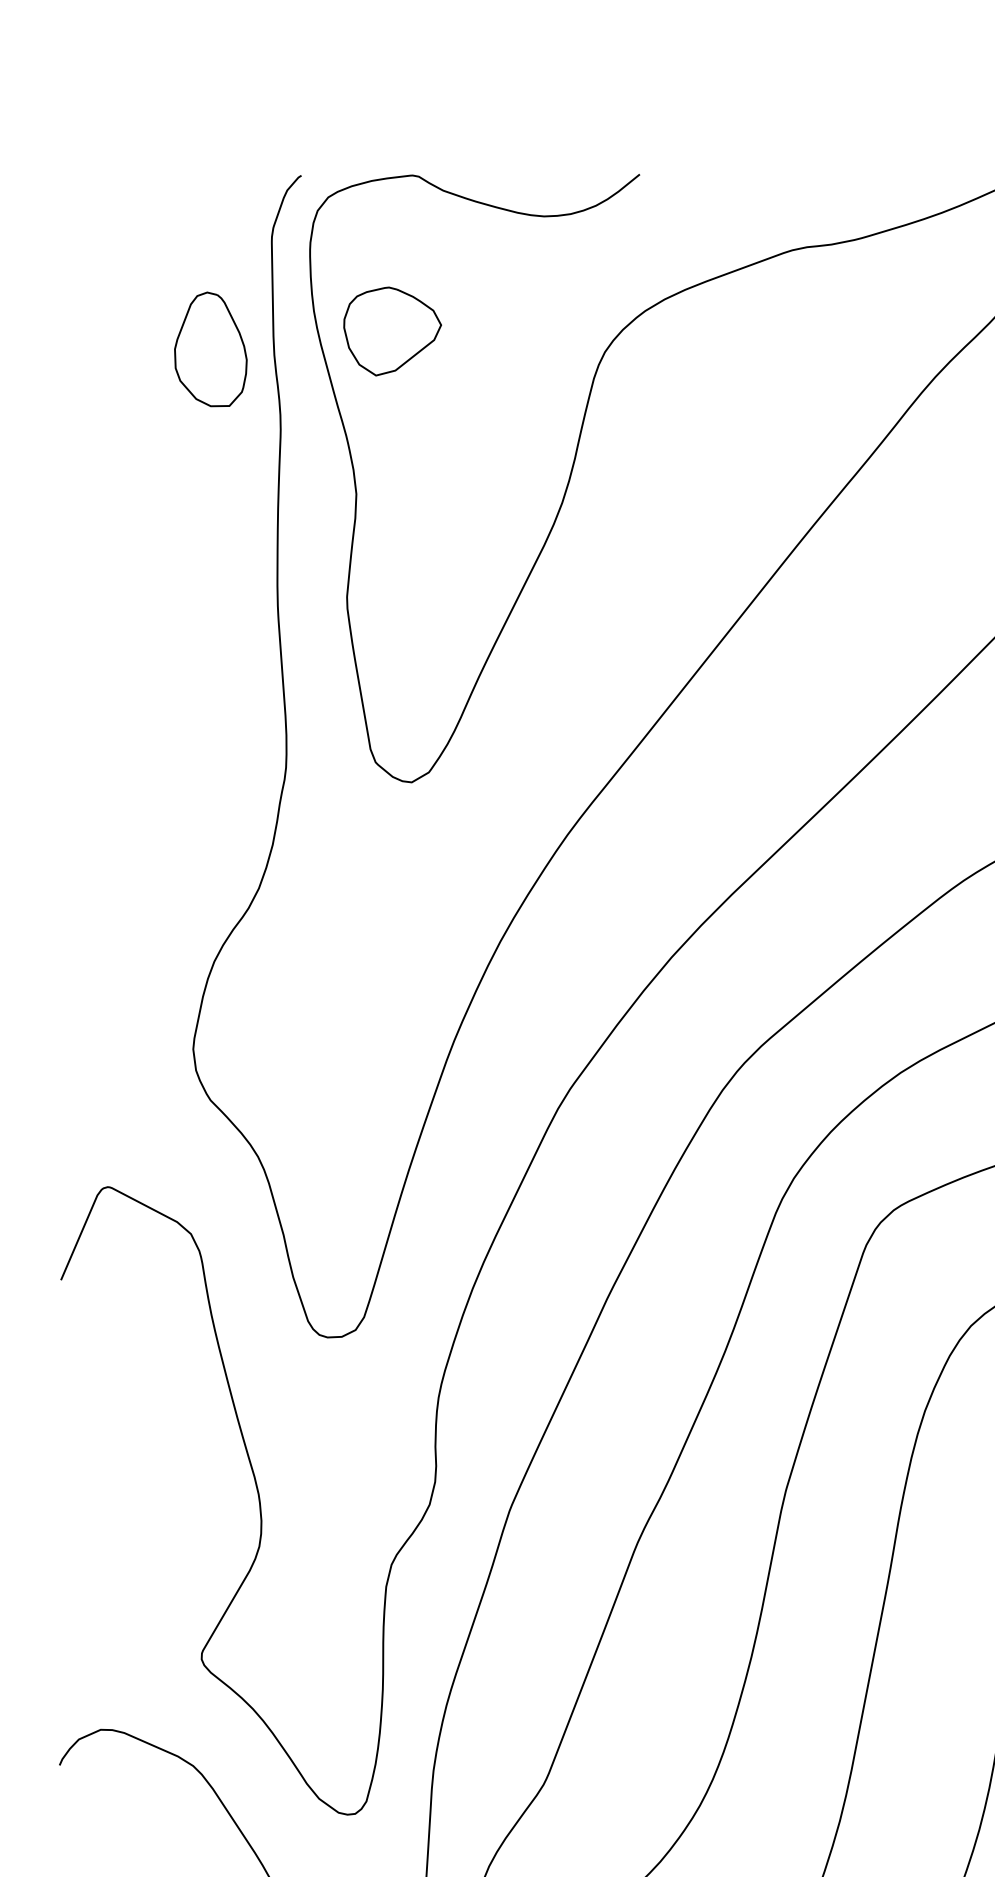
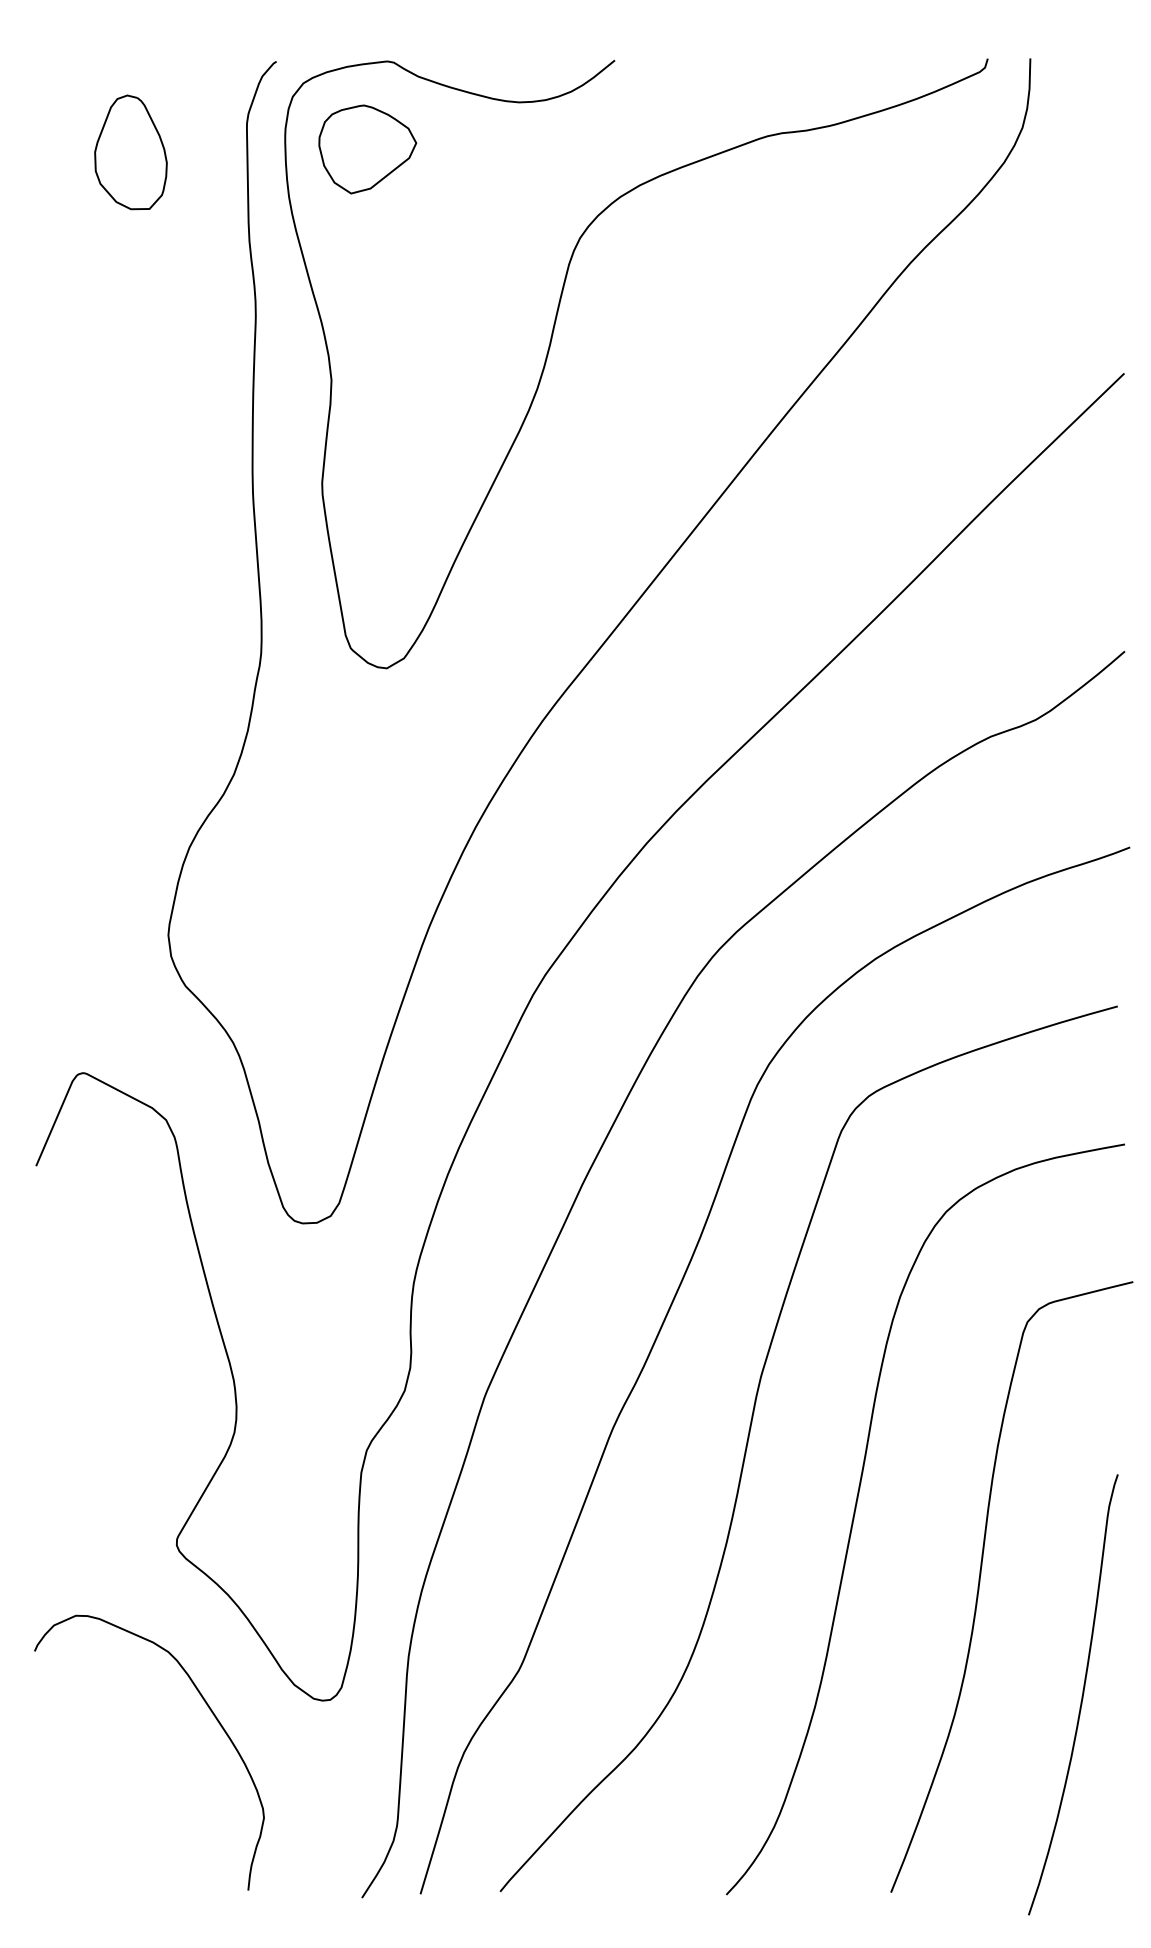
part: (392, 331) -> (367, 149), moved
part: (210, 349) -> (130, 152), moved

